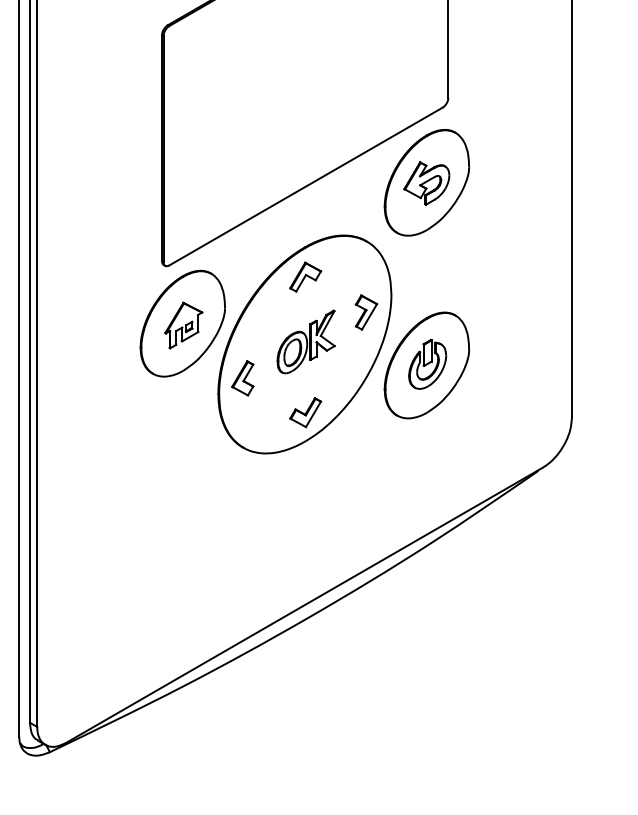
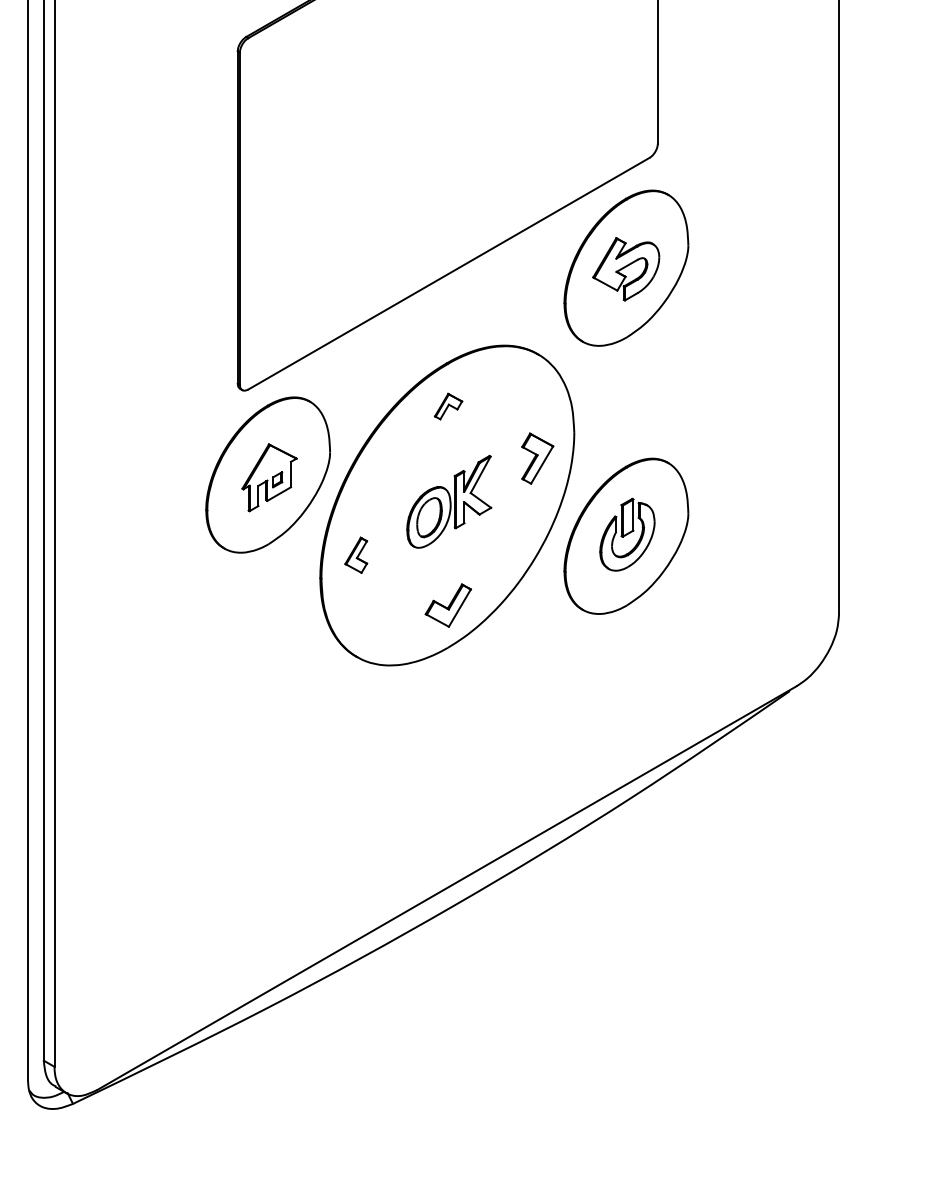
part: (305, 276) -> (448, 405), size x0.6
part: (242, 378) -> (355, 555), size x0.7

